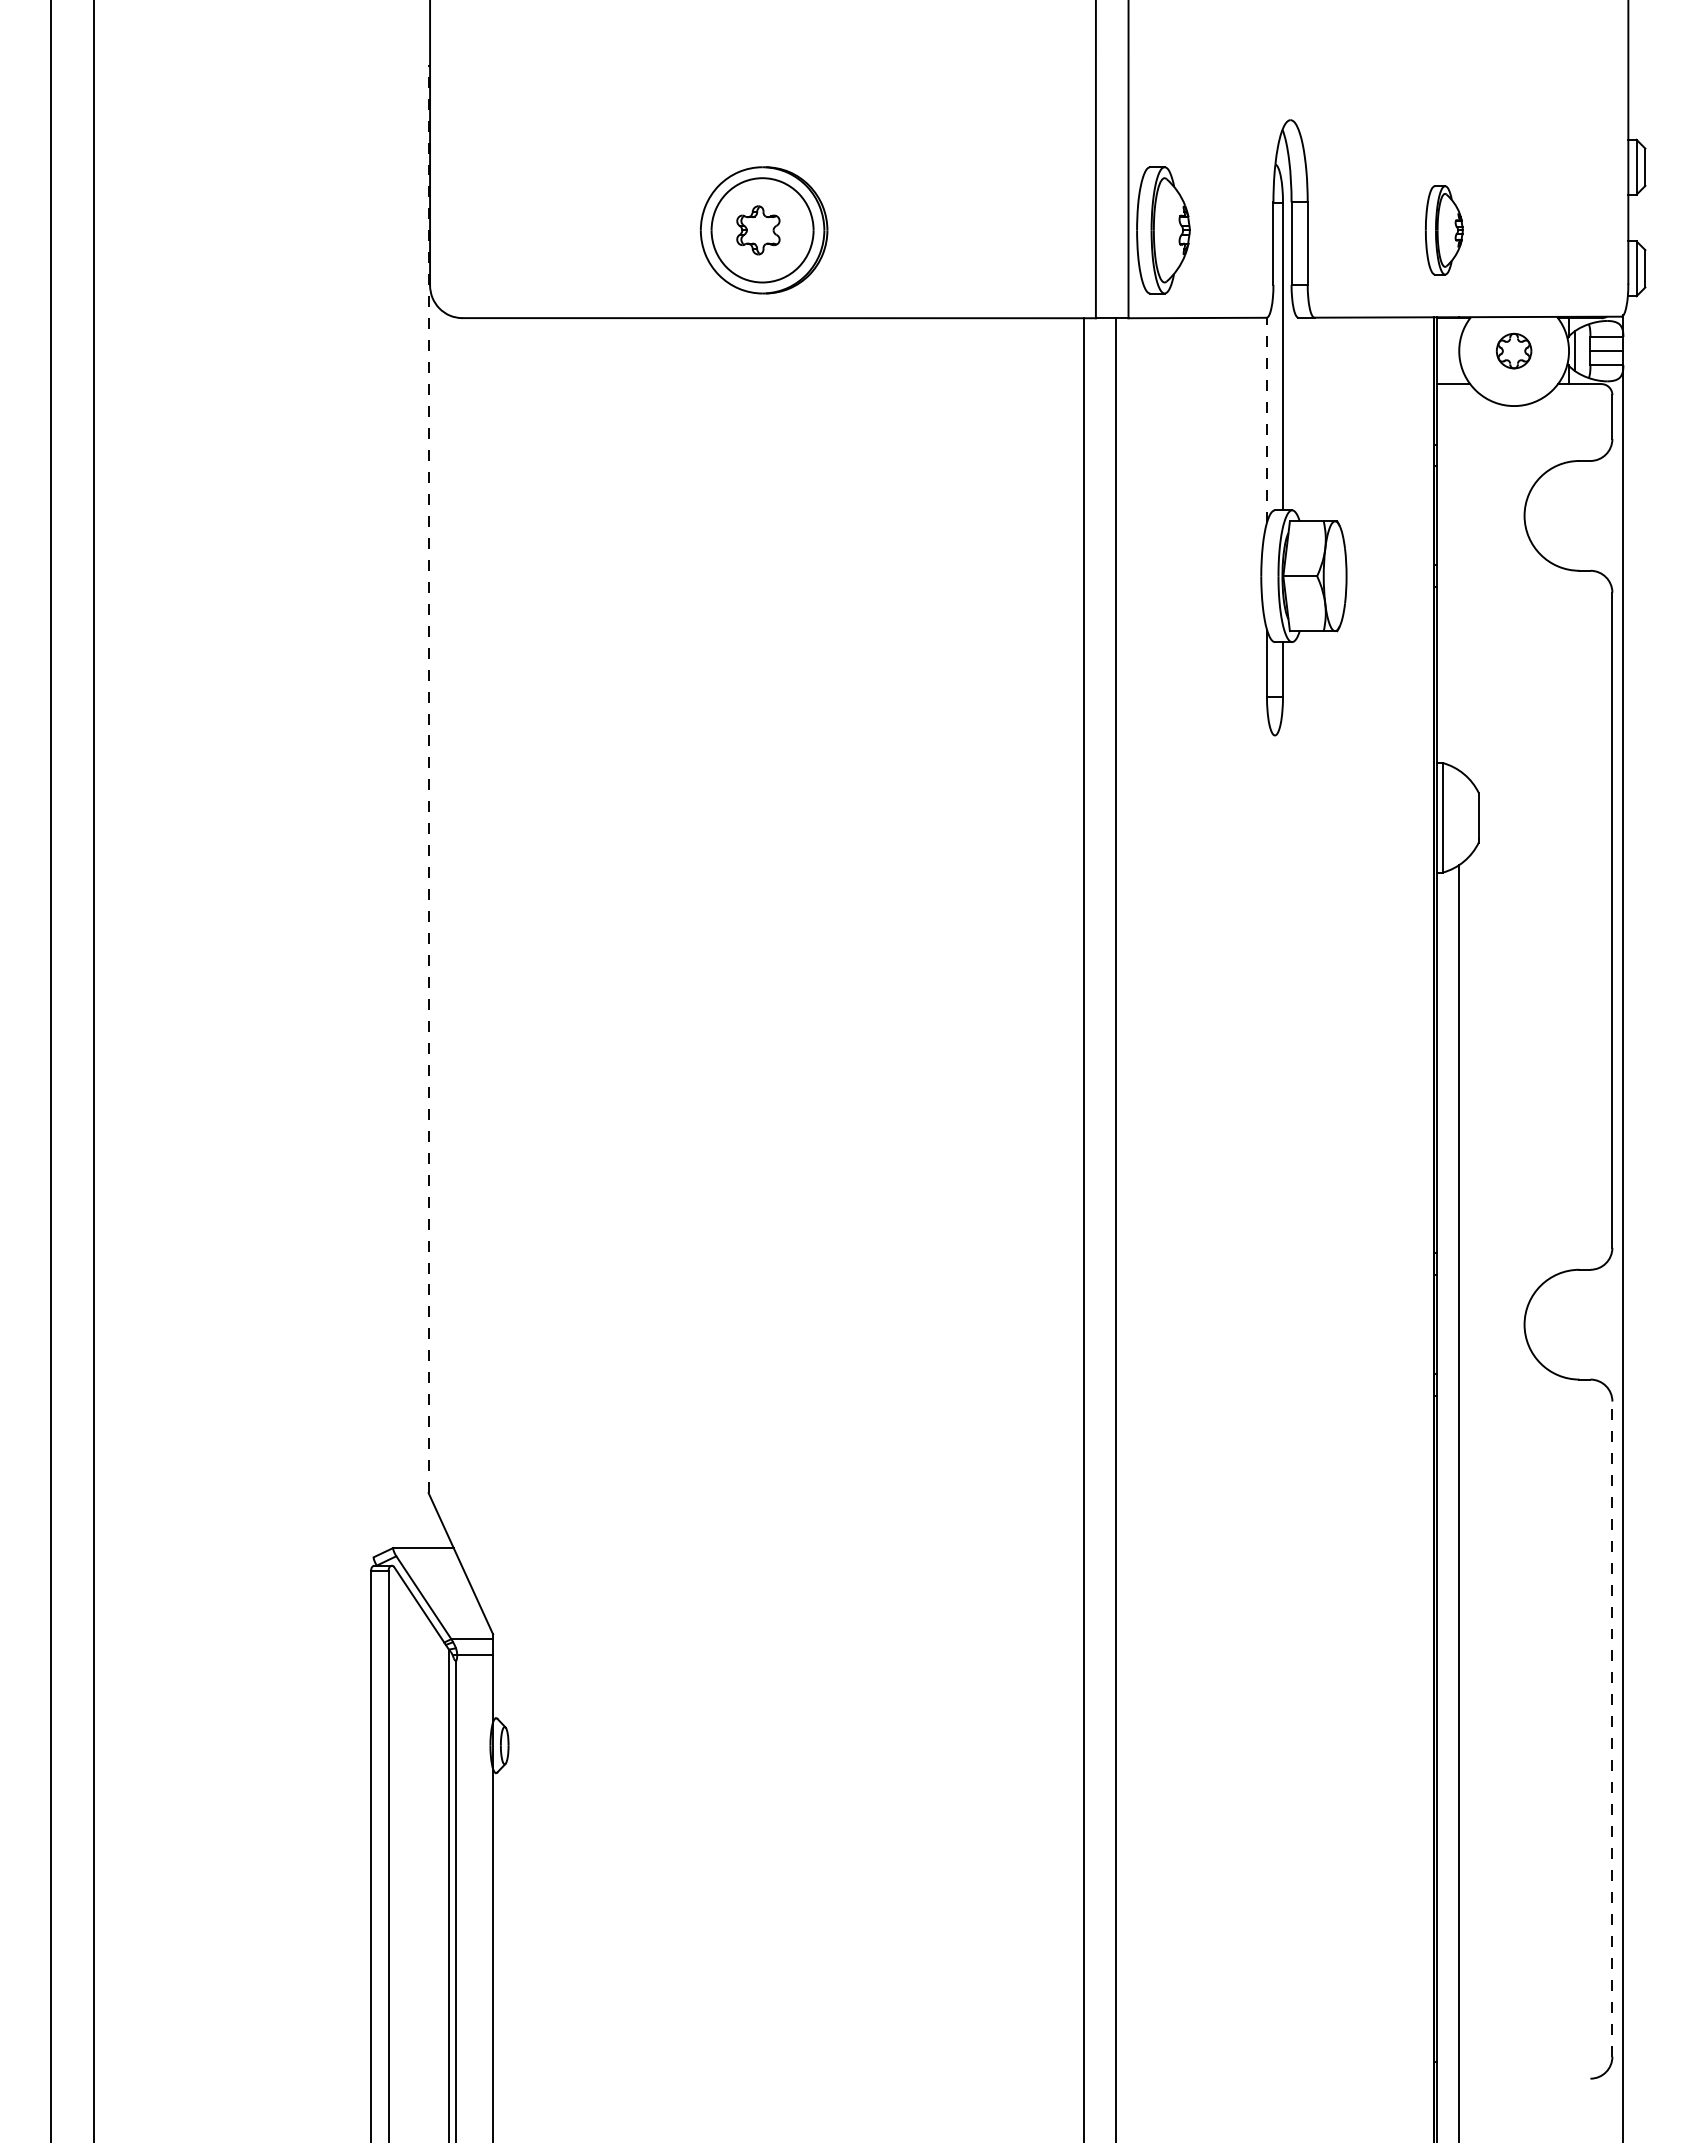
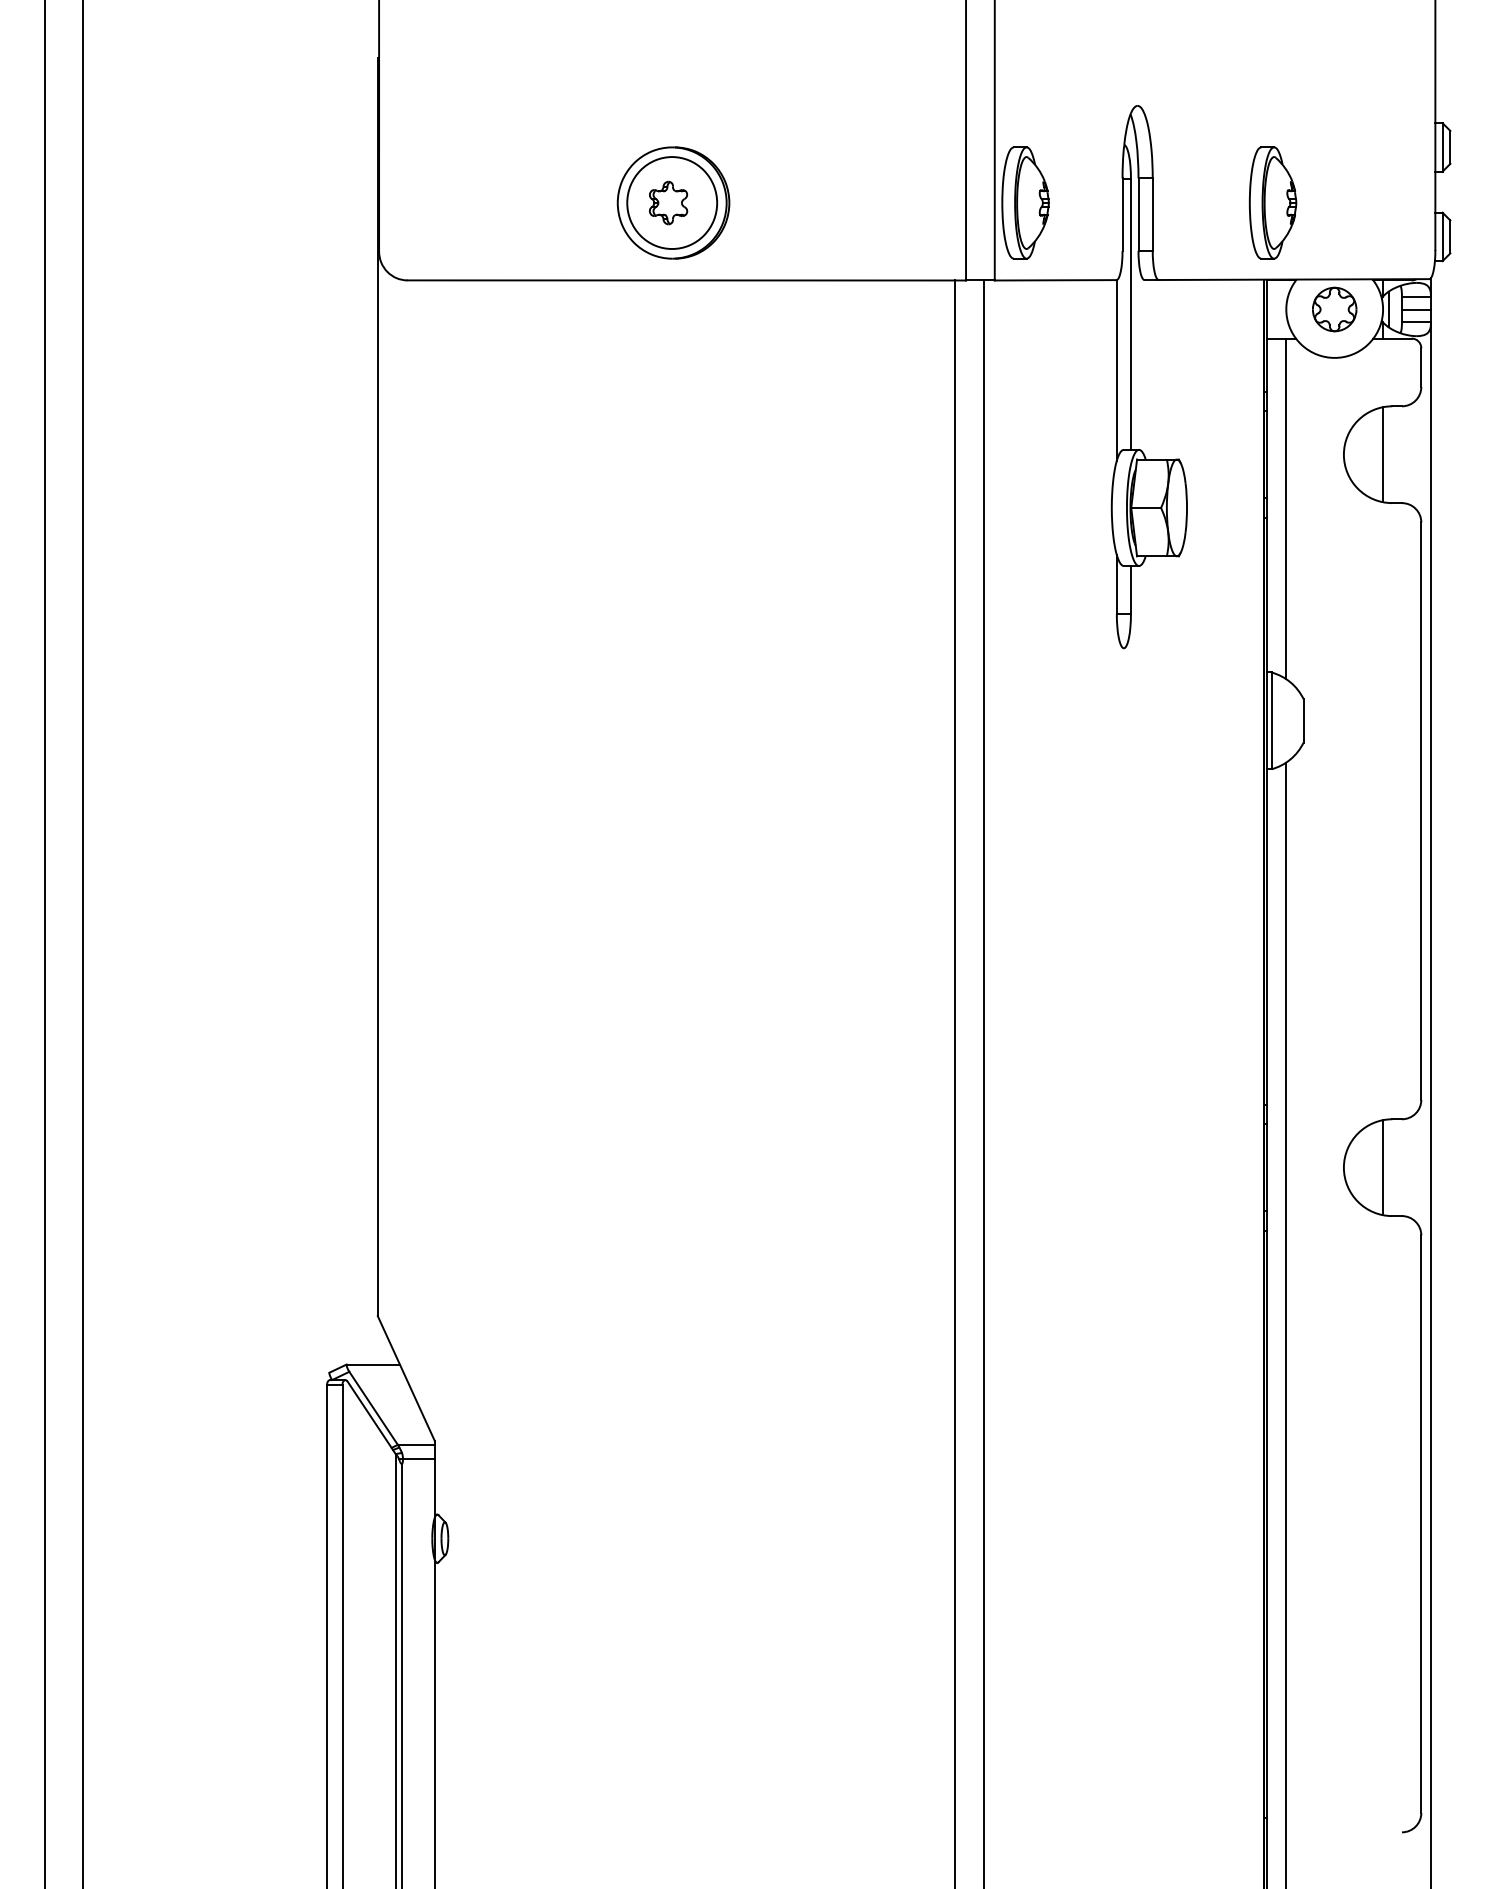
part: (1444, 230) -> (1273, 203), size x1.43
part: (1513, 350) -> (1334, 308), size x1.43
line: (1266, 420) -> (1116, 370), dashed -> solid
line: (1568, 515) -> (1382, 454), added
line: (1459, 577) -> (1286, 509), added
line: (428, 779) -> (377, 687), dashed -> solid
line: (1568, 1324) -> (1382, 1167), added
line: (1612, 1729) -> (1421, 1524), dashed -> solid

